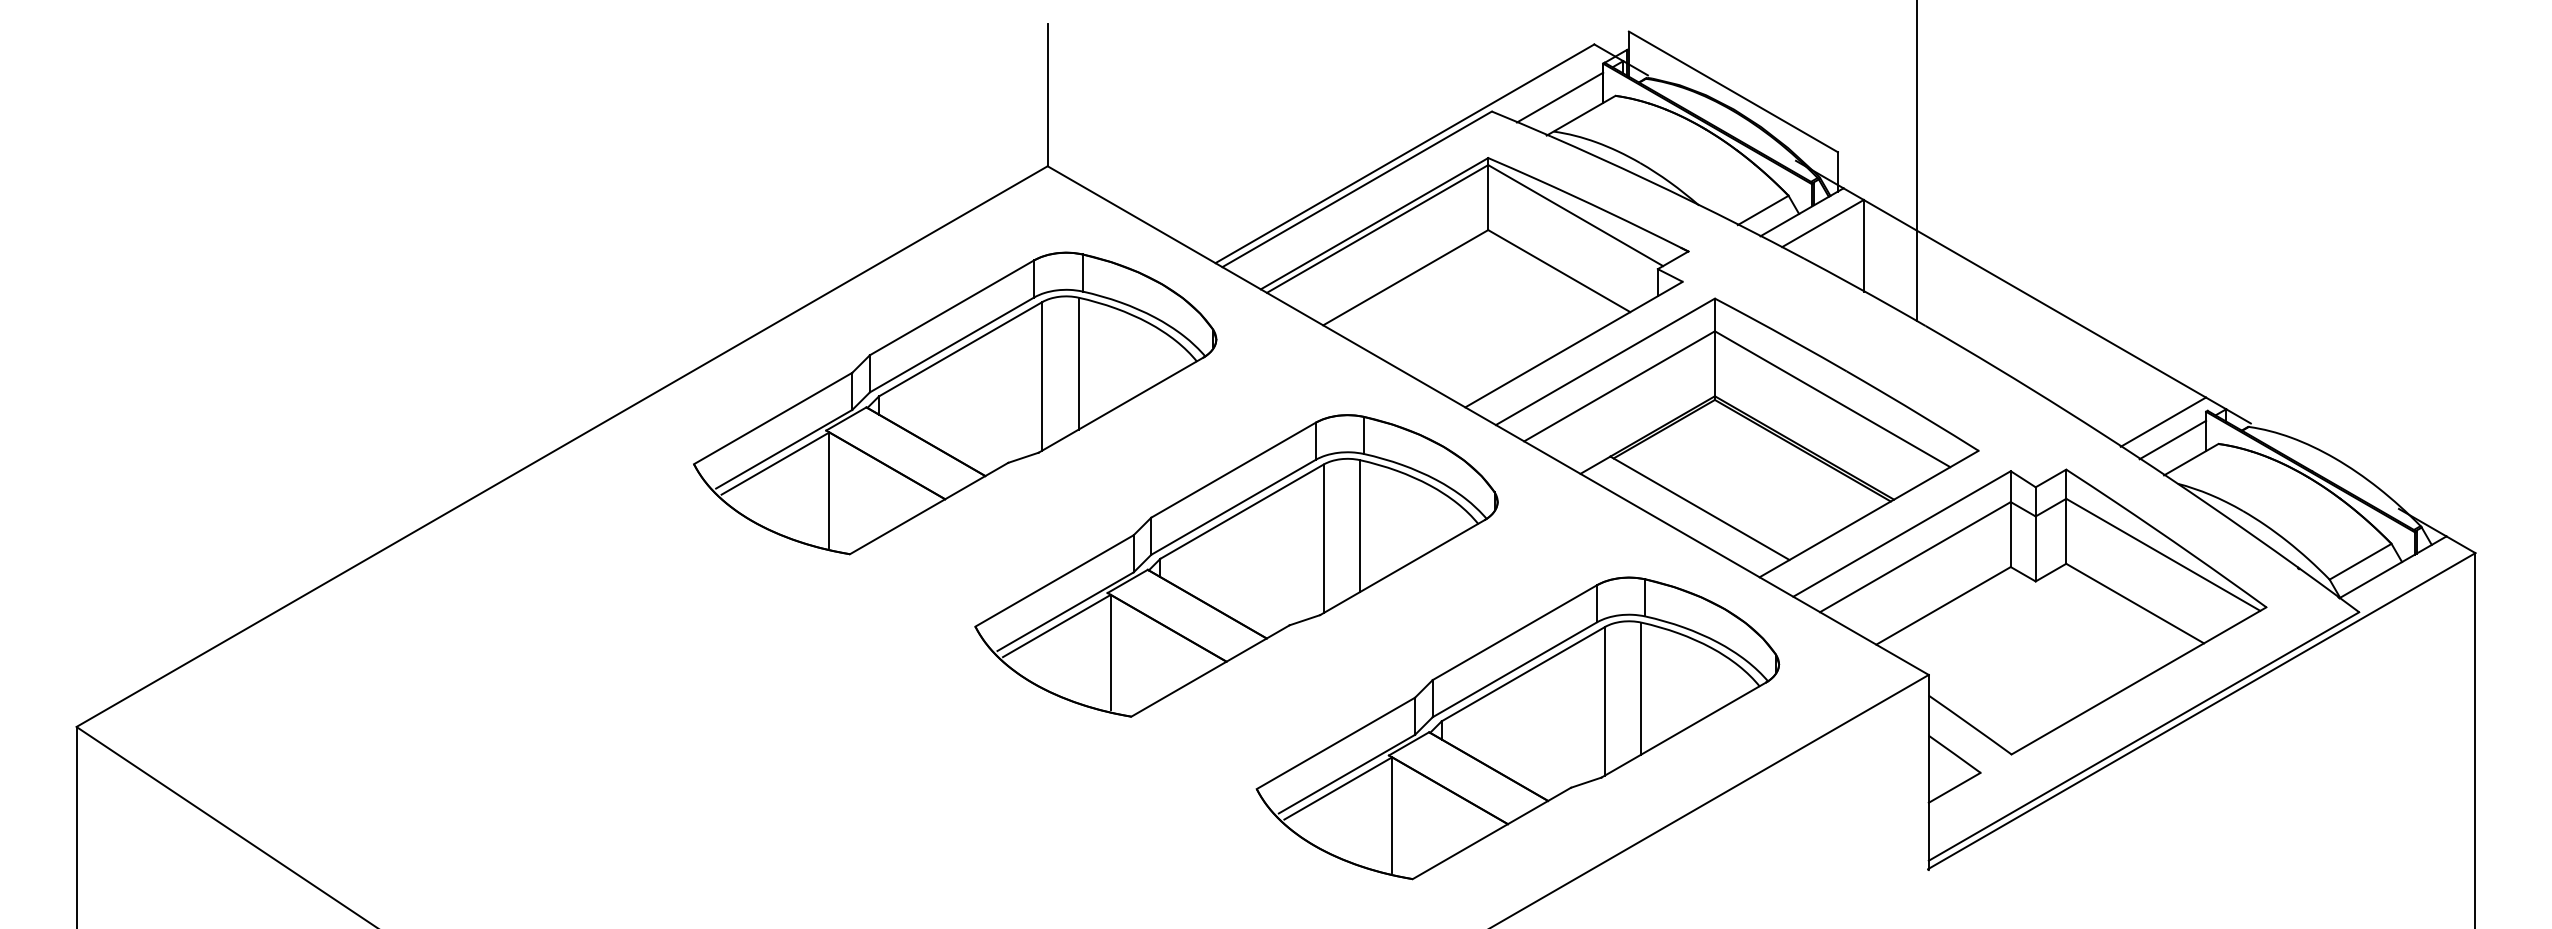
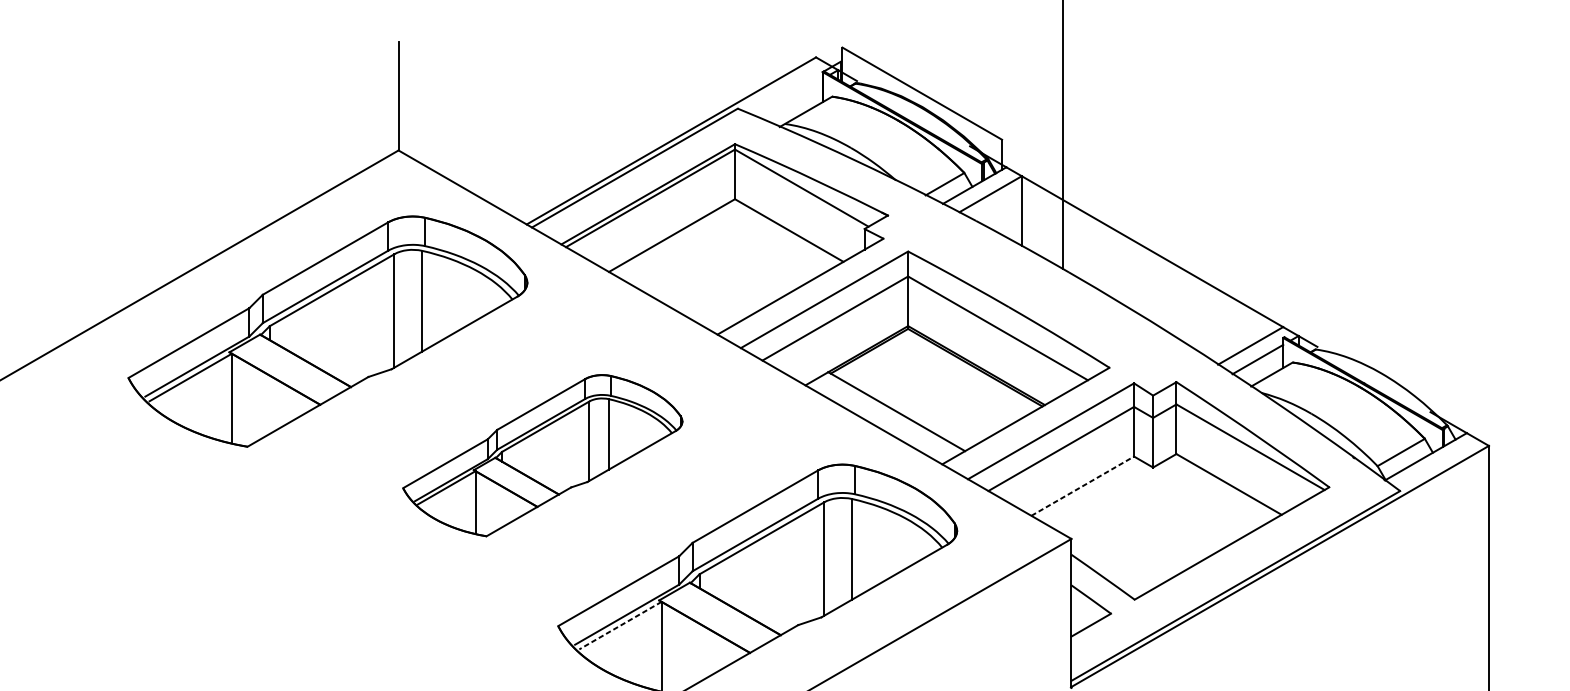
line: (1559, 97) -> (789, 97), removed
part: (1236, 565) -> (542, 455), size x0.7
line: (1943, 605) -> (1082, 485), solid -> dashed
line: (1337, 788) -> (619, 625), solid -> dashed

